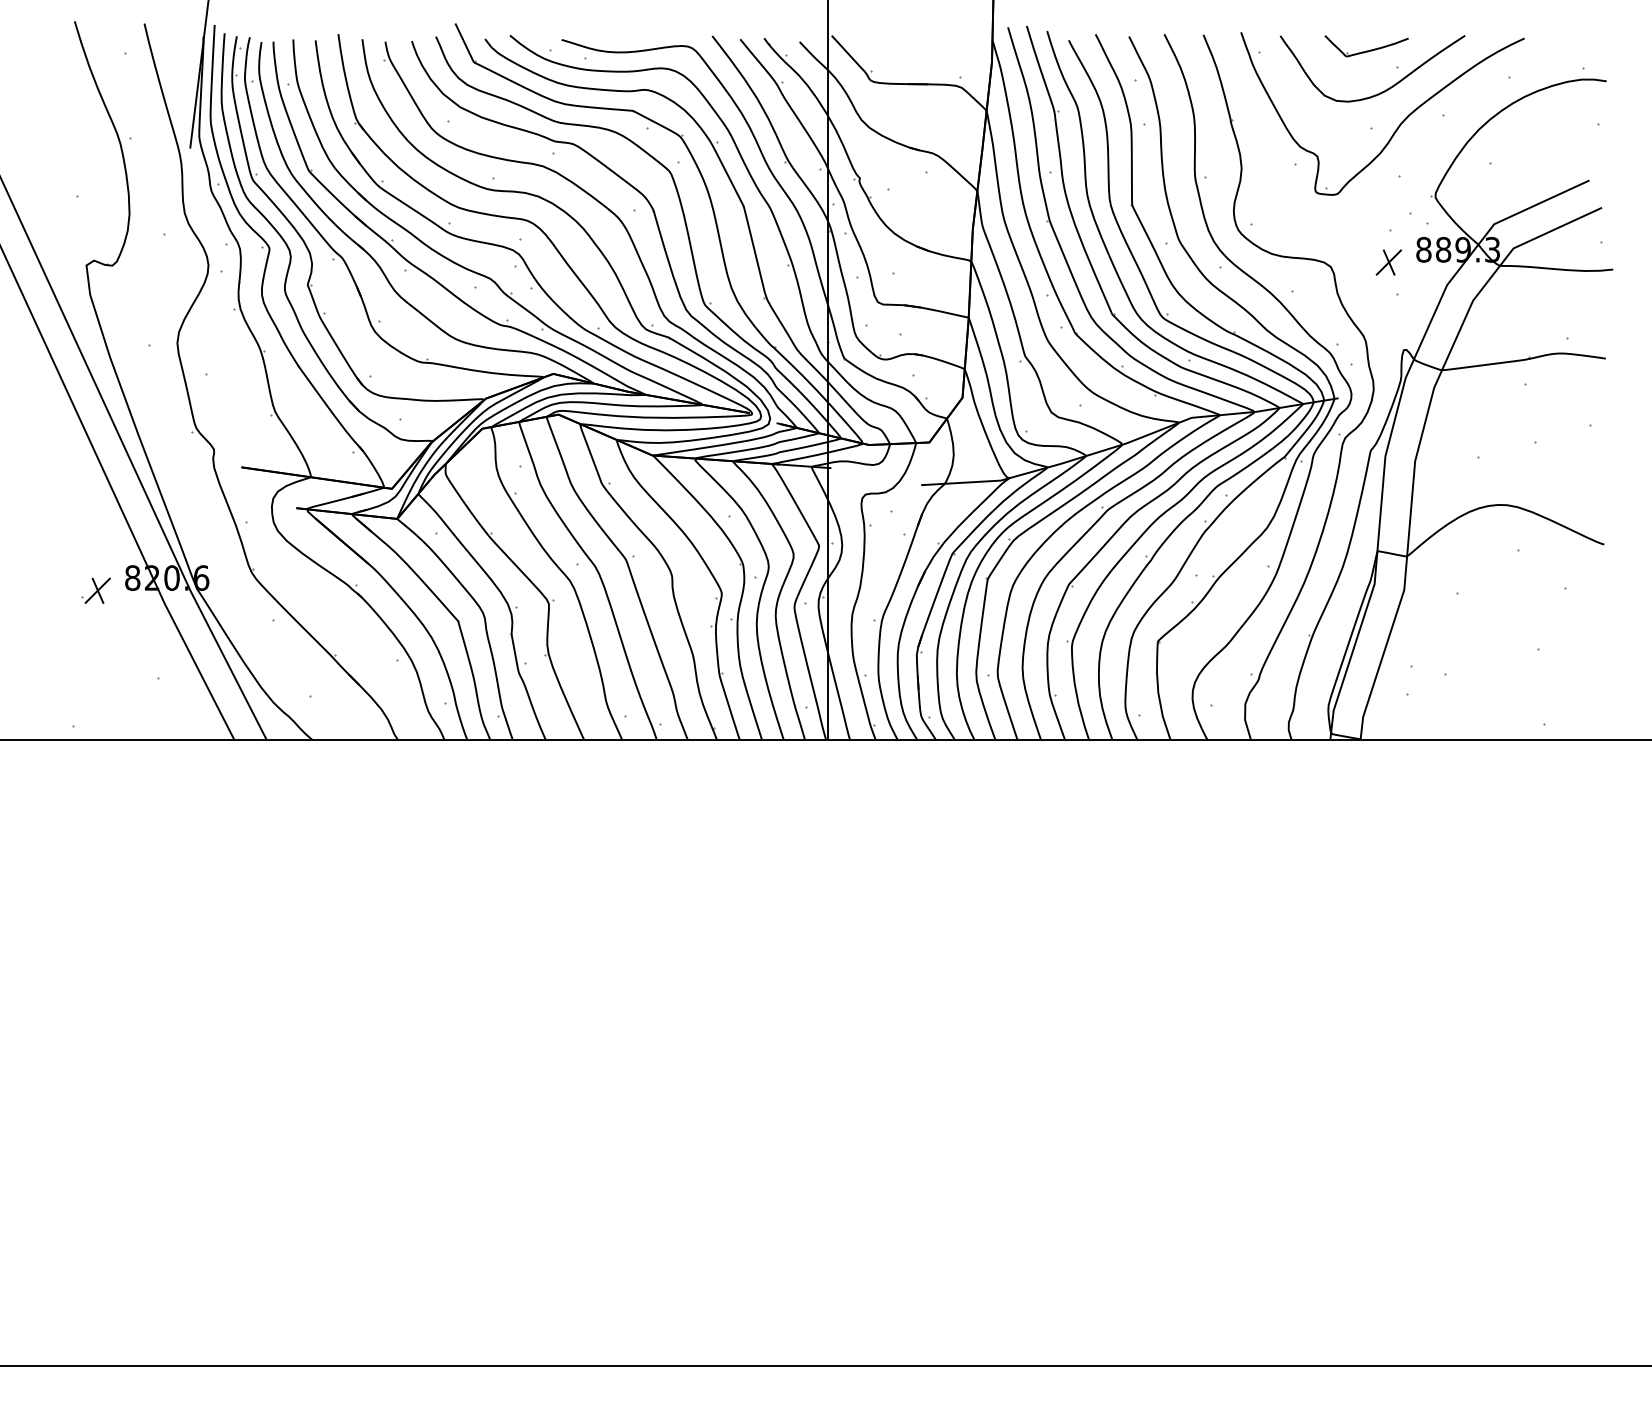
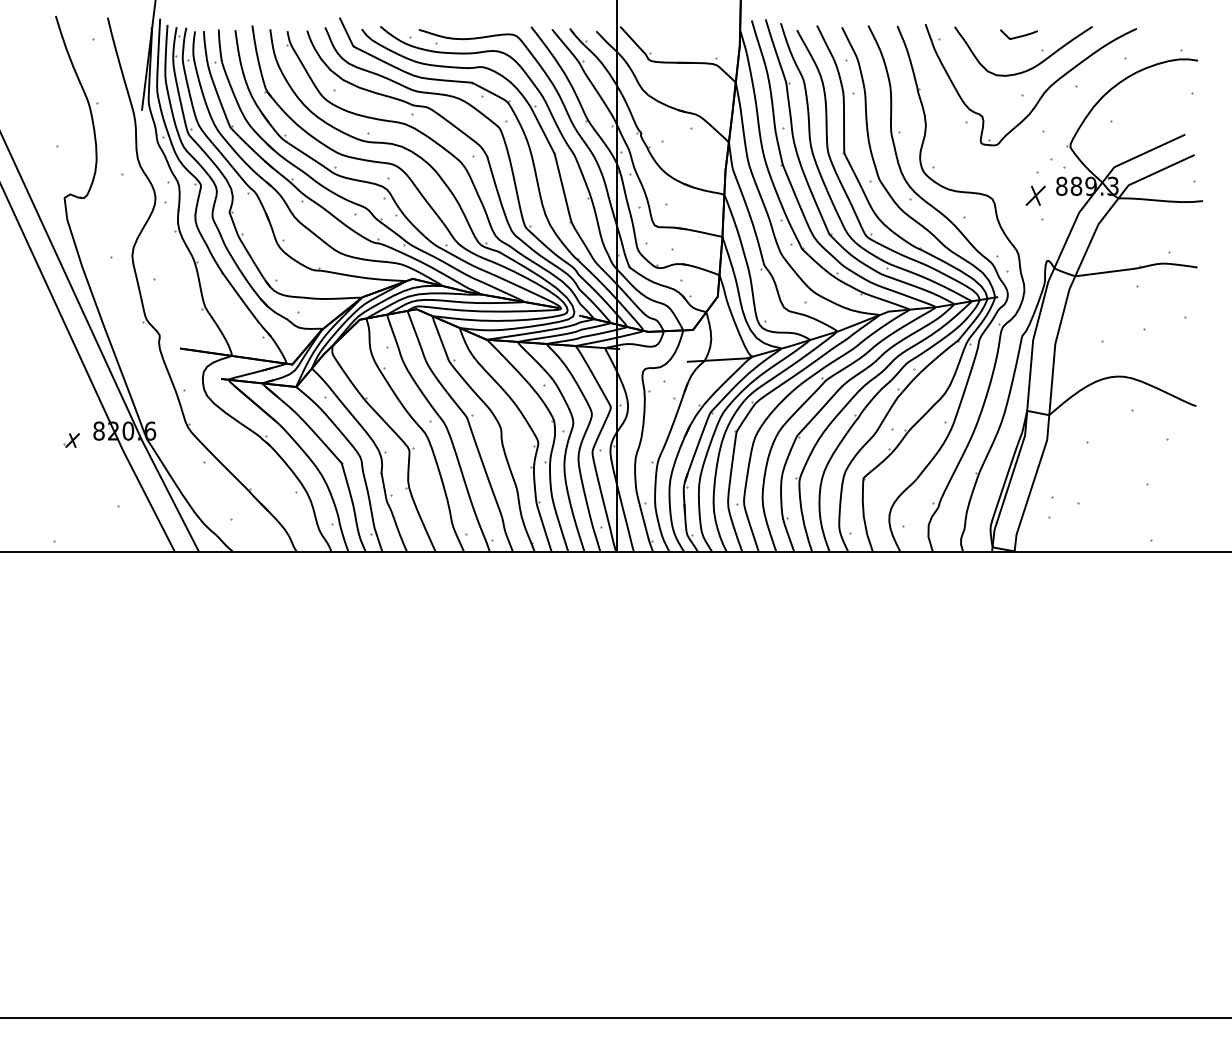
part: (1365, 46) -> (1018, 34), size x0.6
part: (95, 590) -> (71, 440), size x0.7

